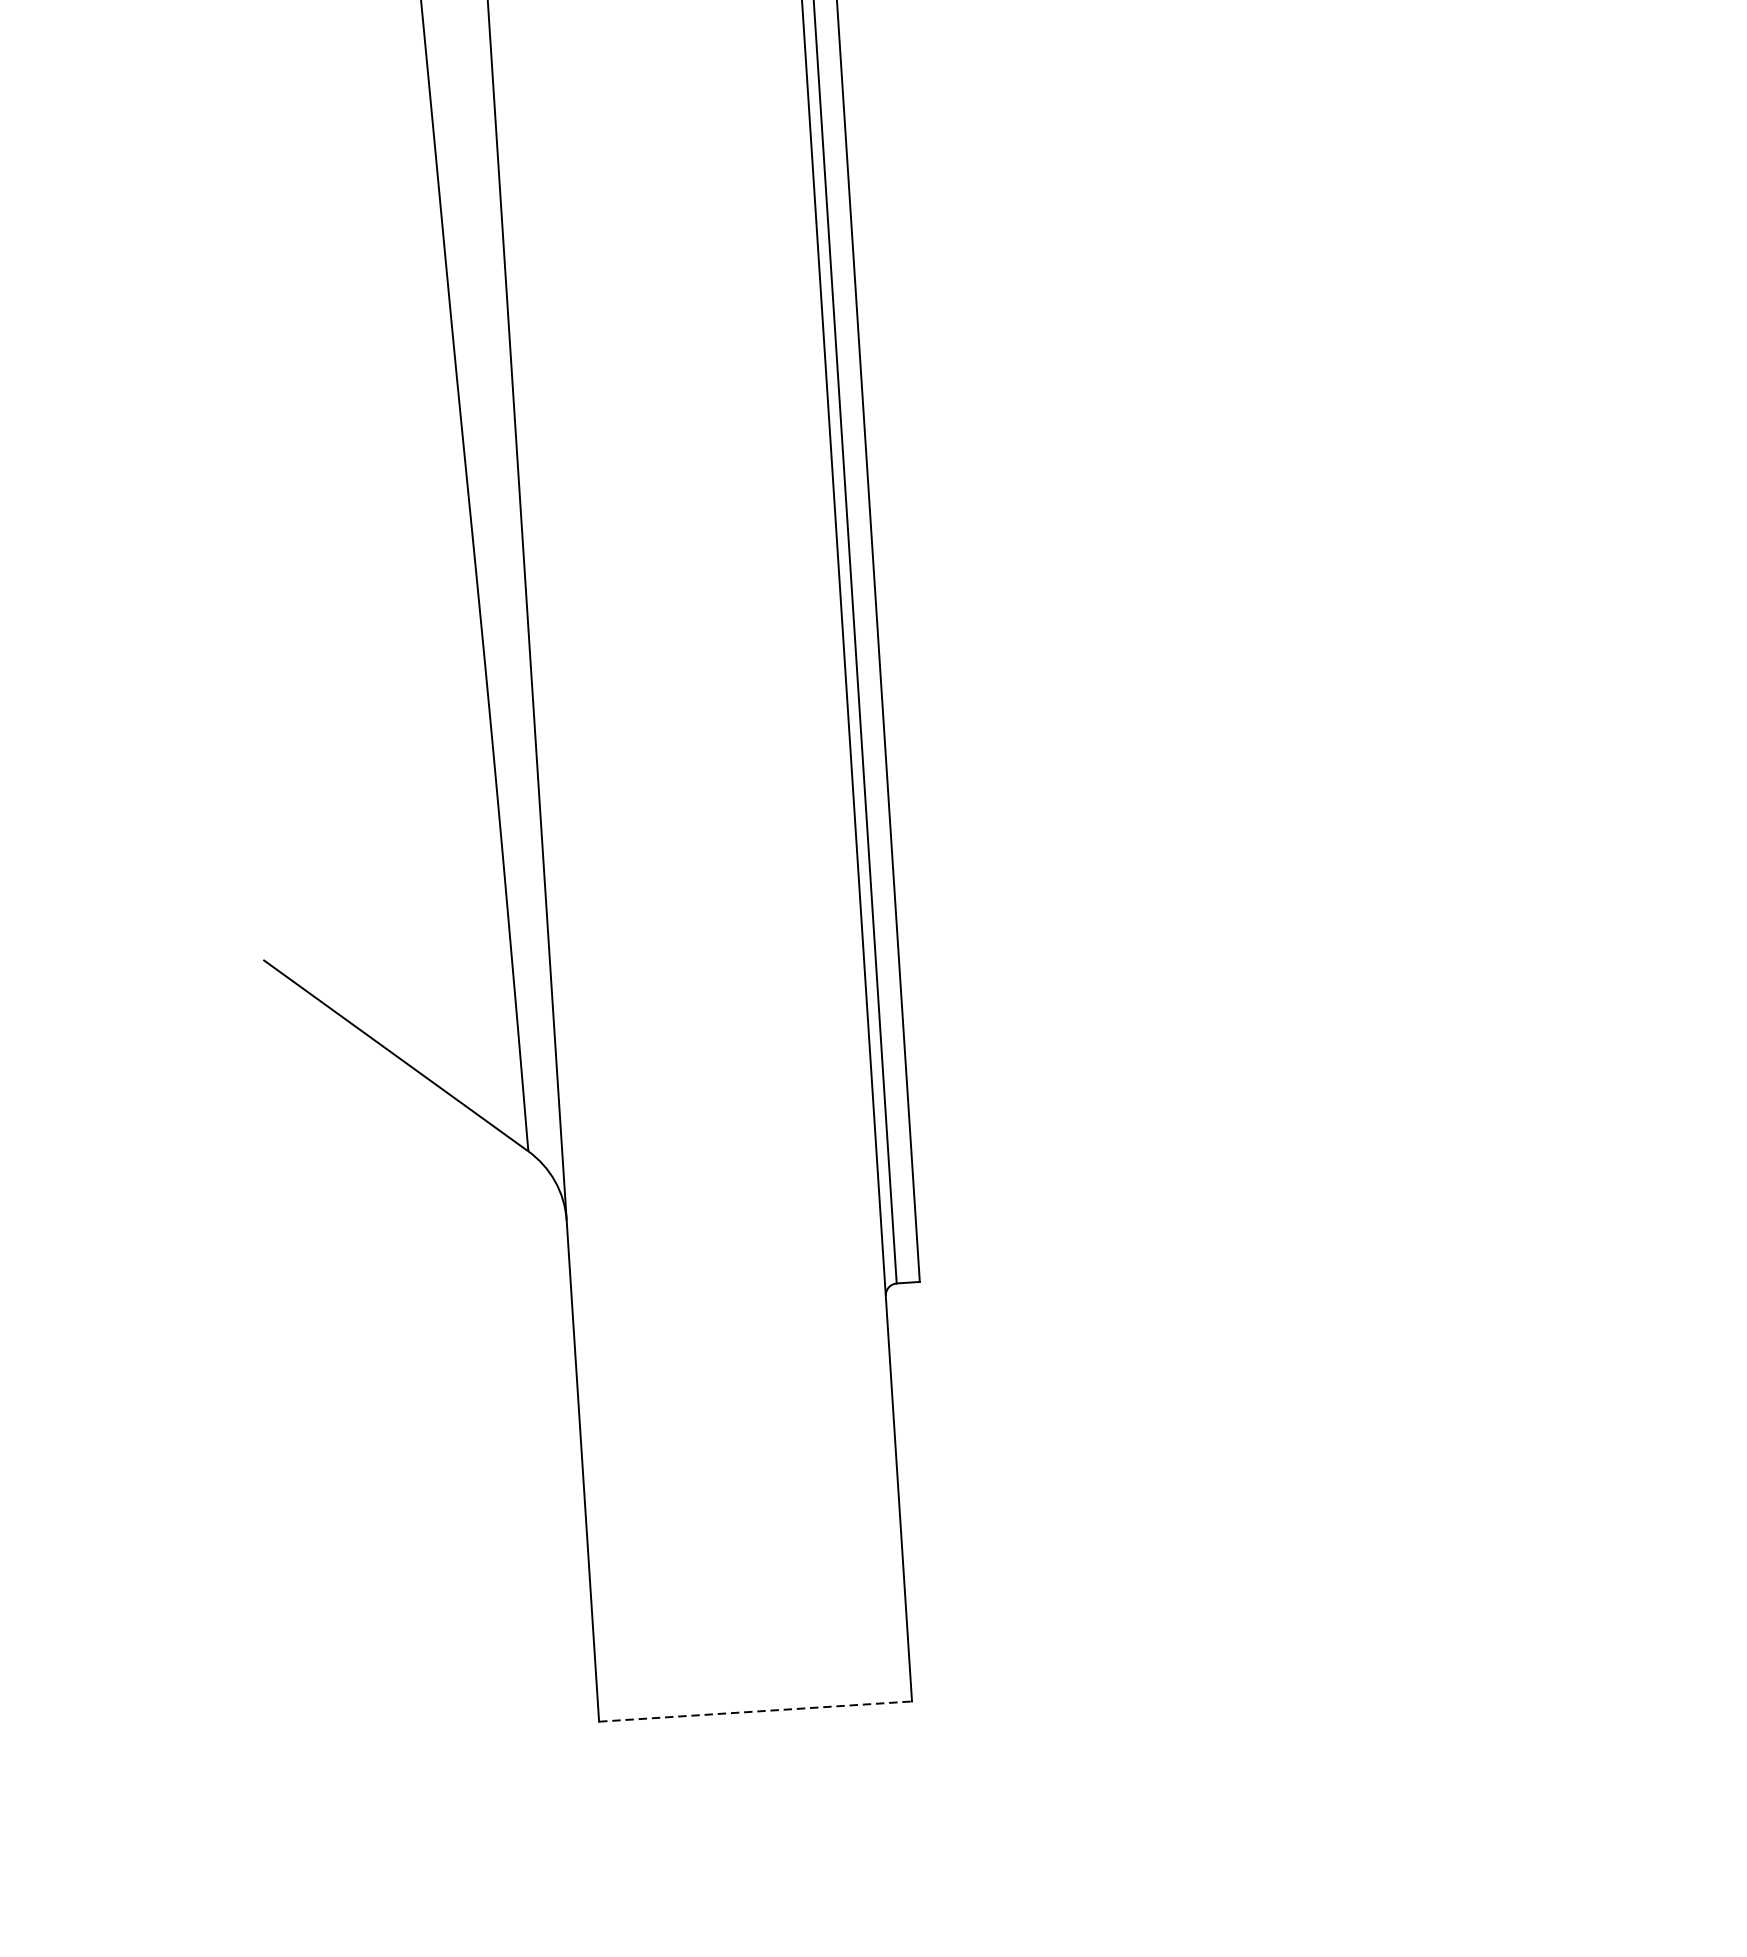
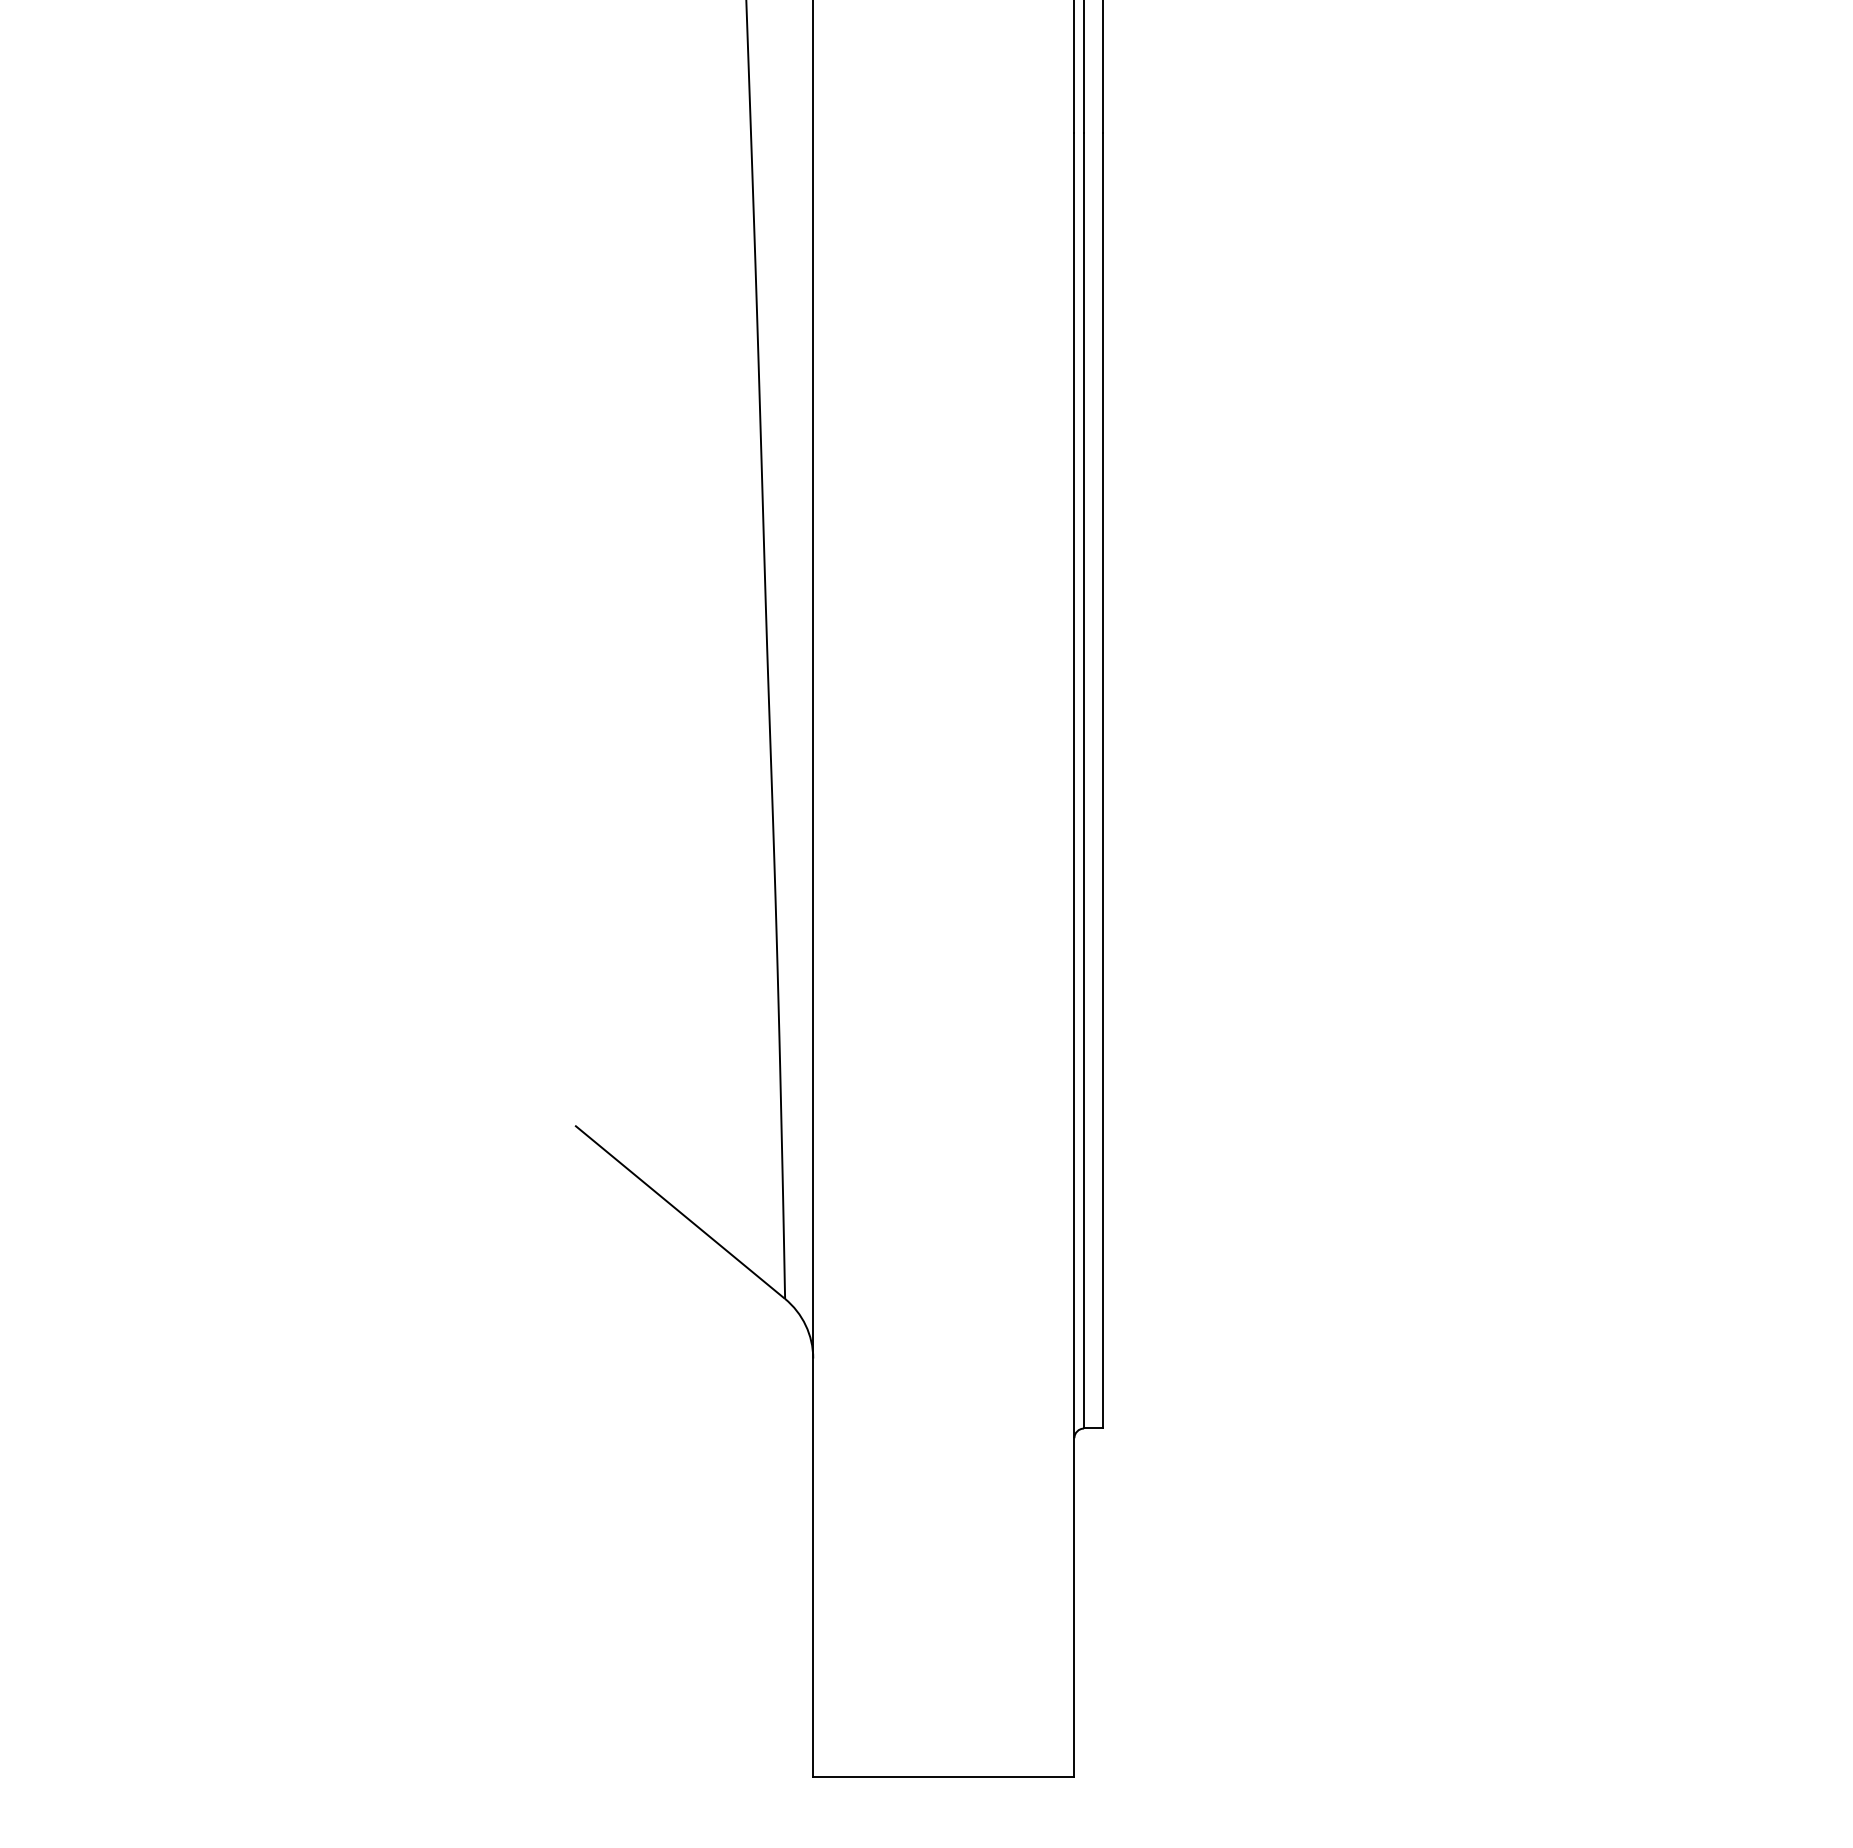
line: (755, 1711) -> (943, 1776), dashed -> solid

